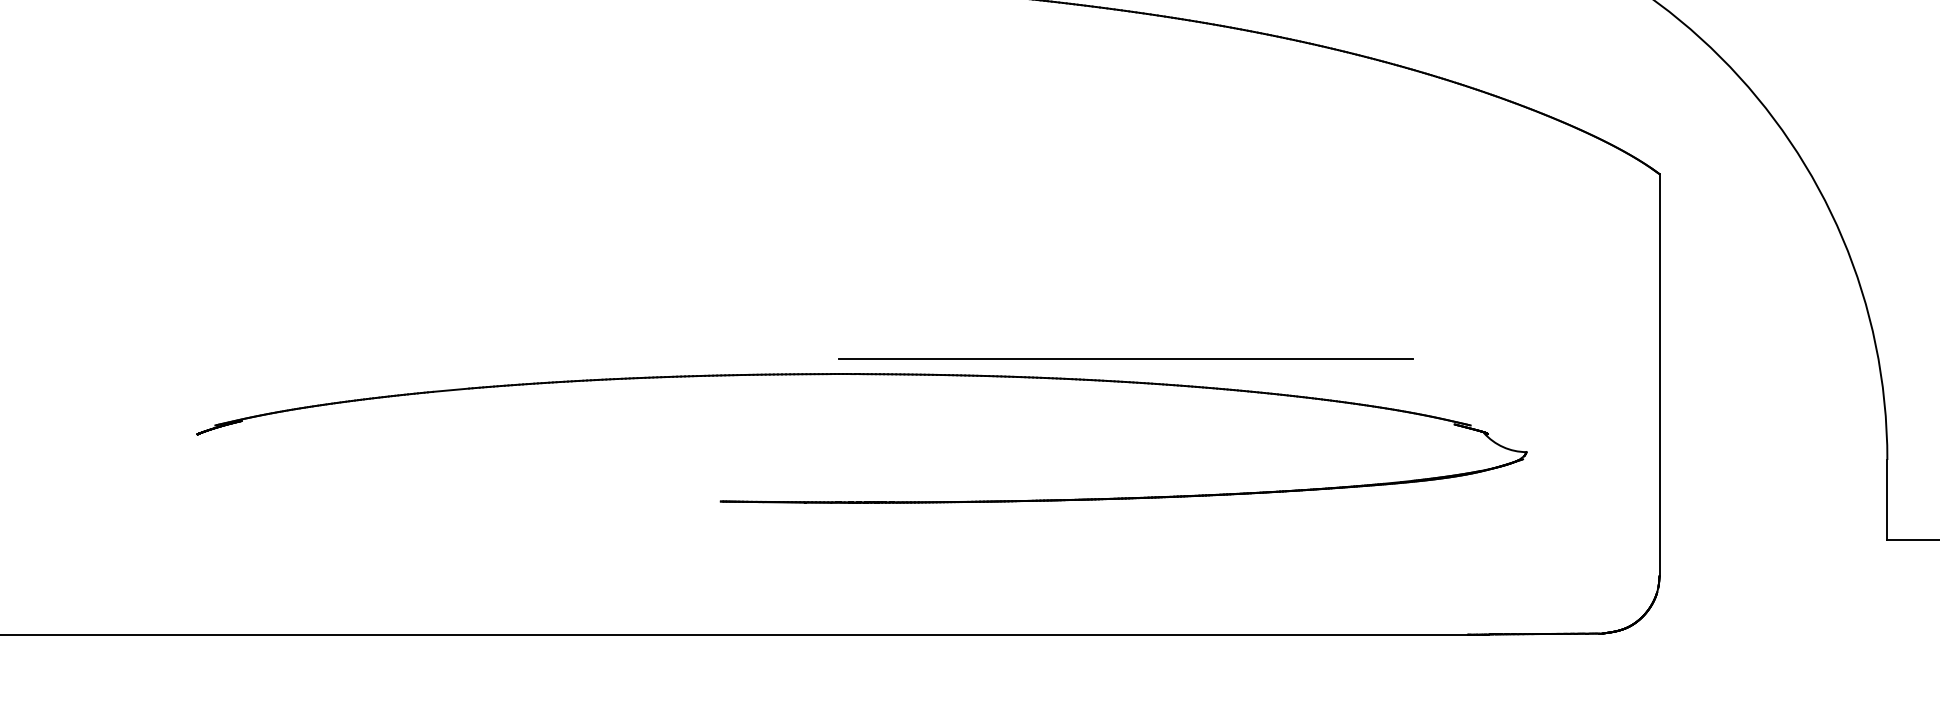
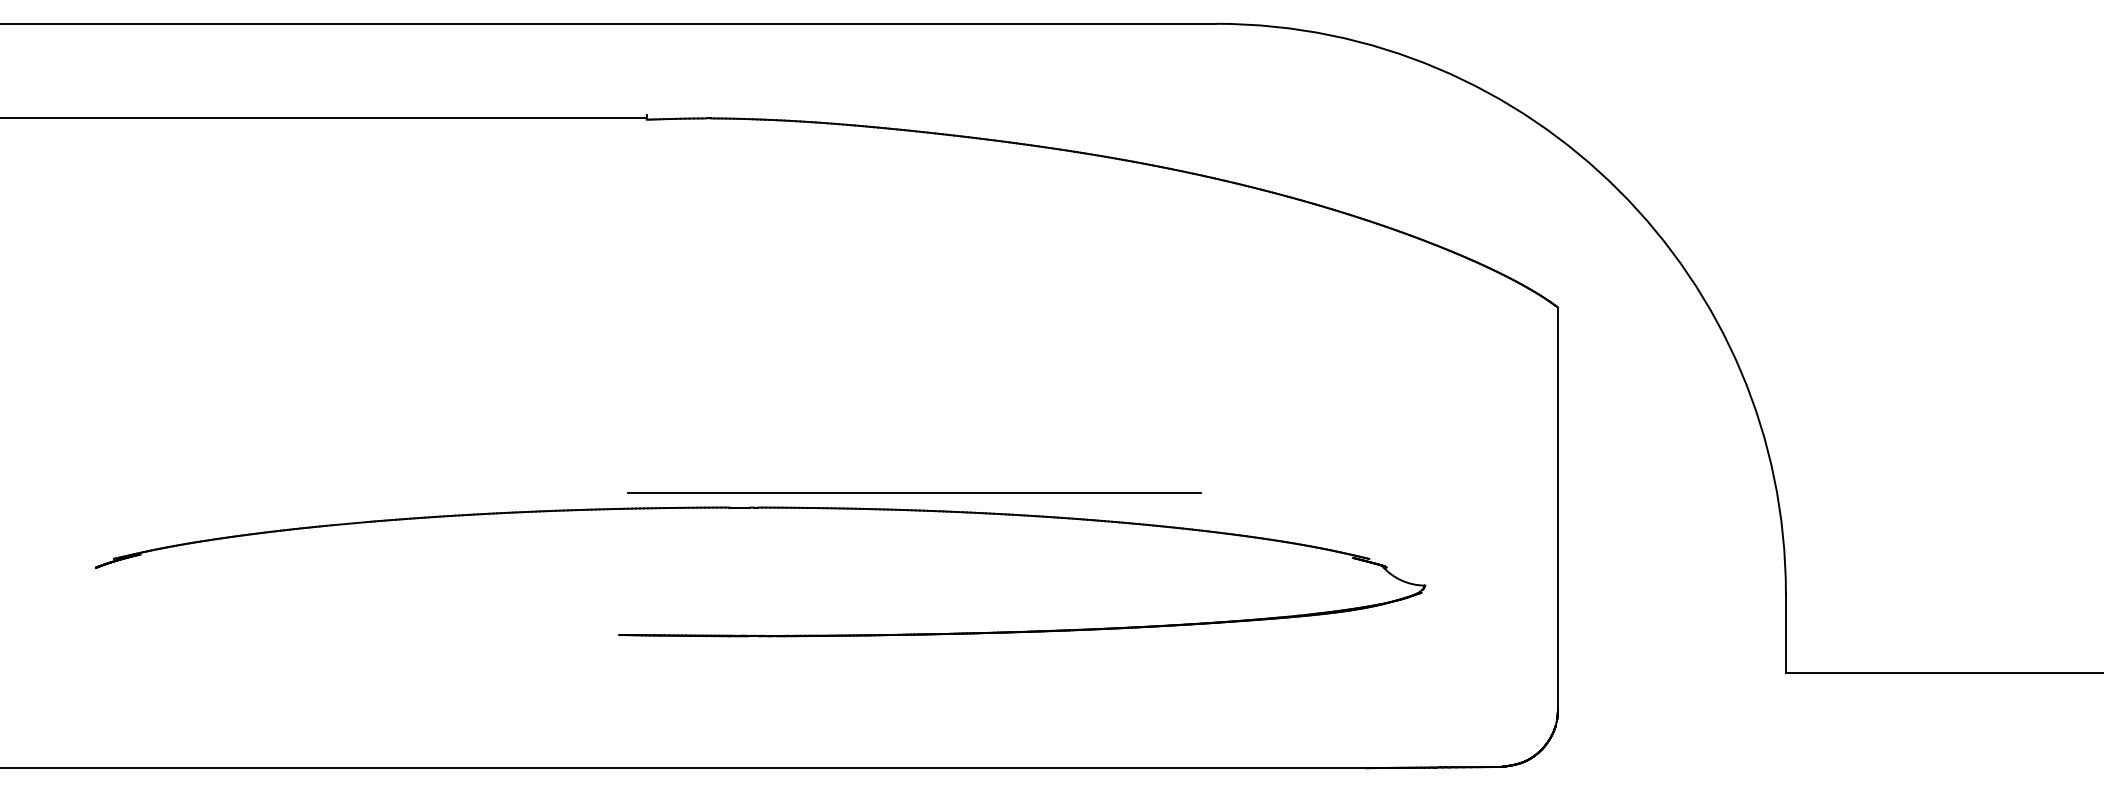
line: (1125, 359) -> (914, 492), moved

